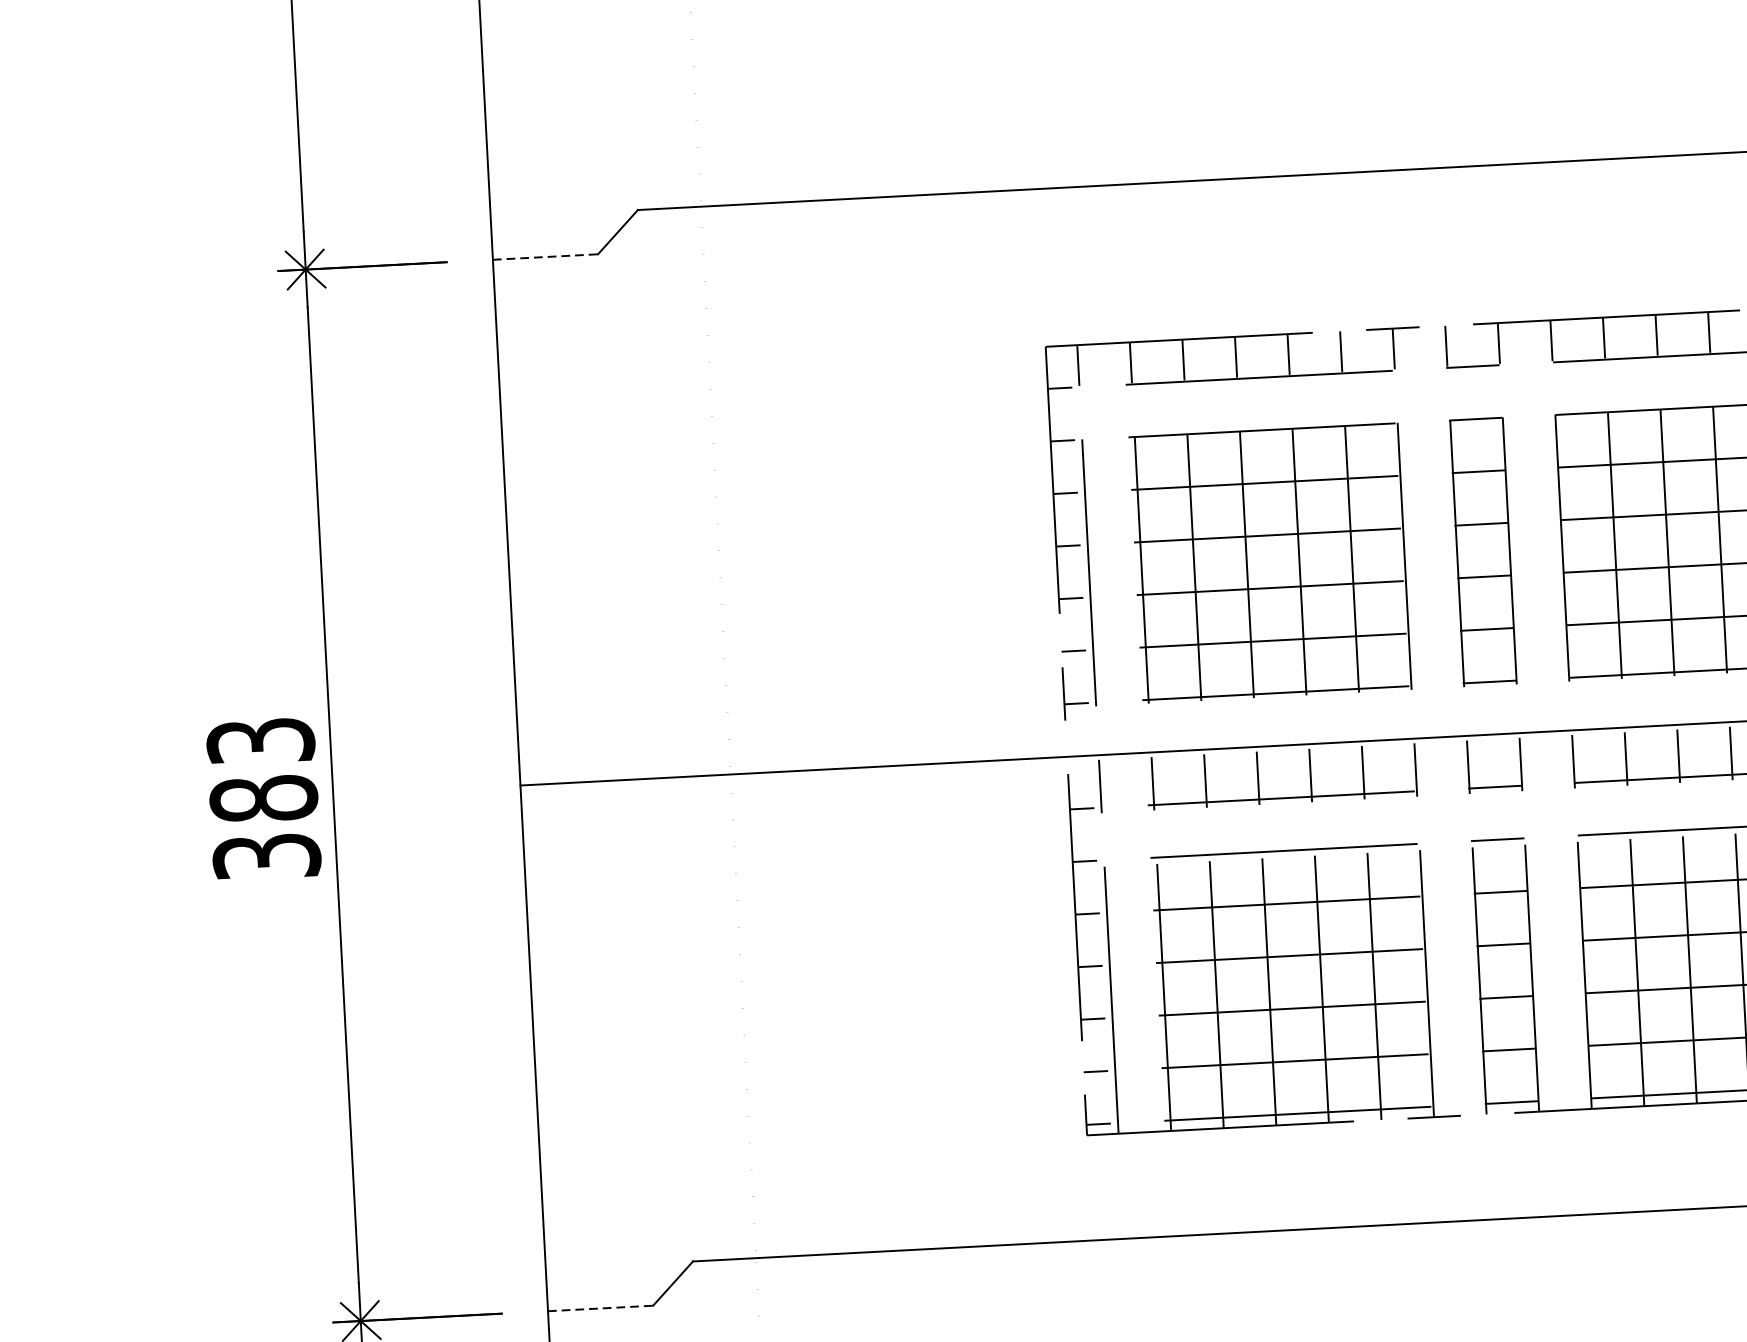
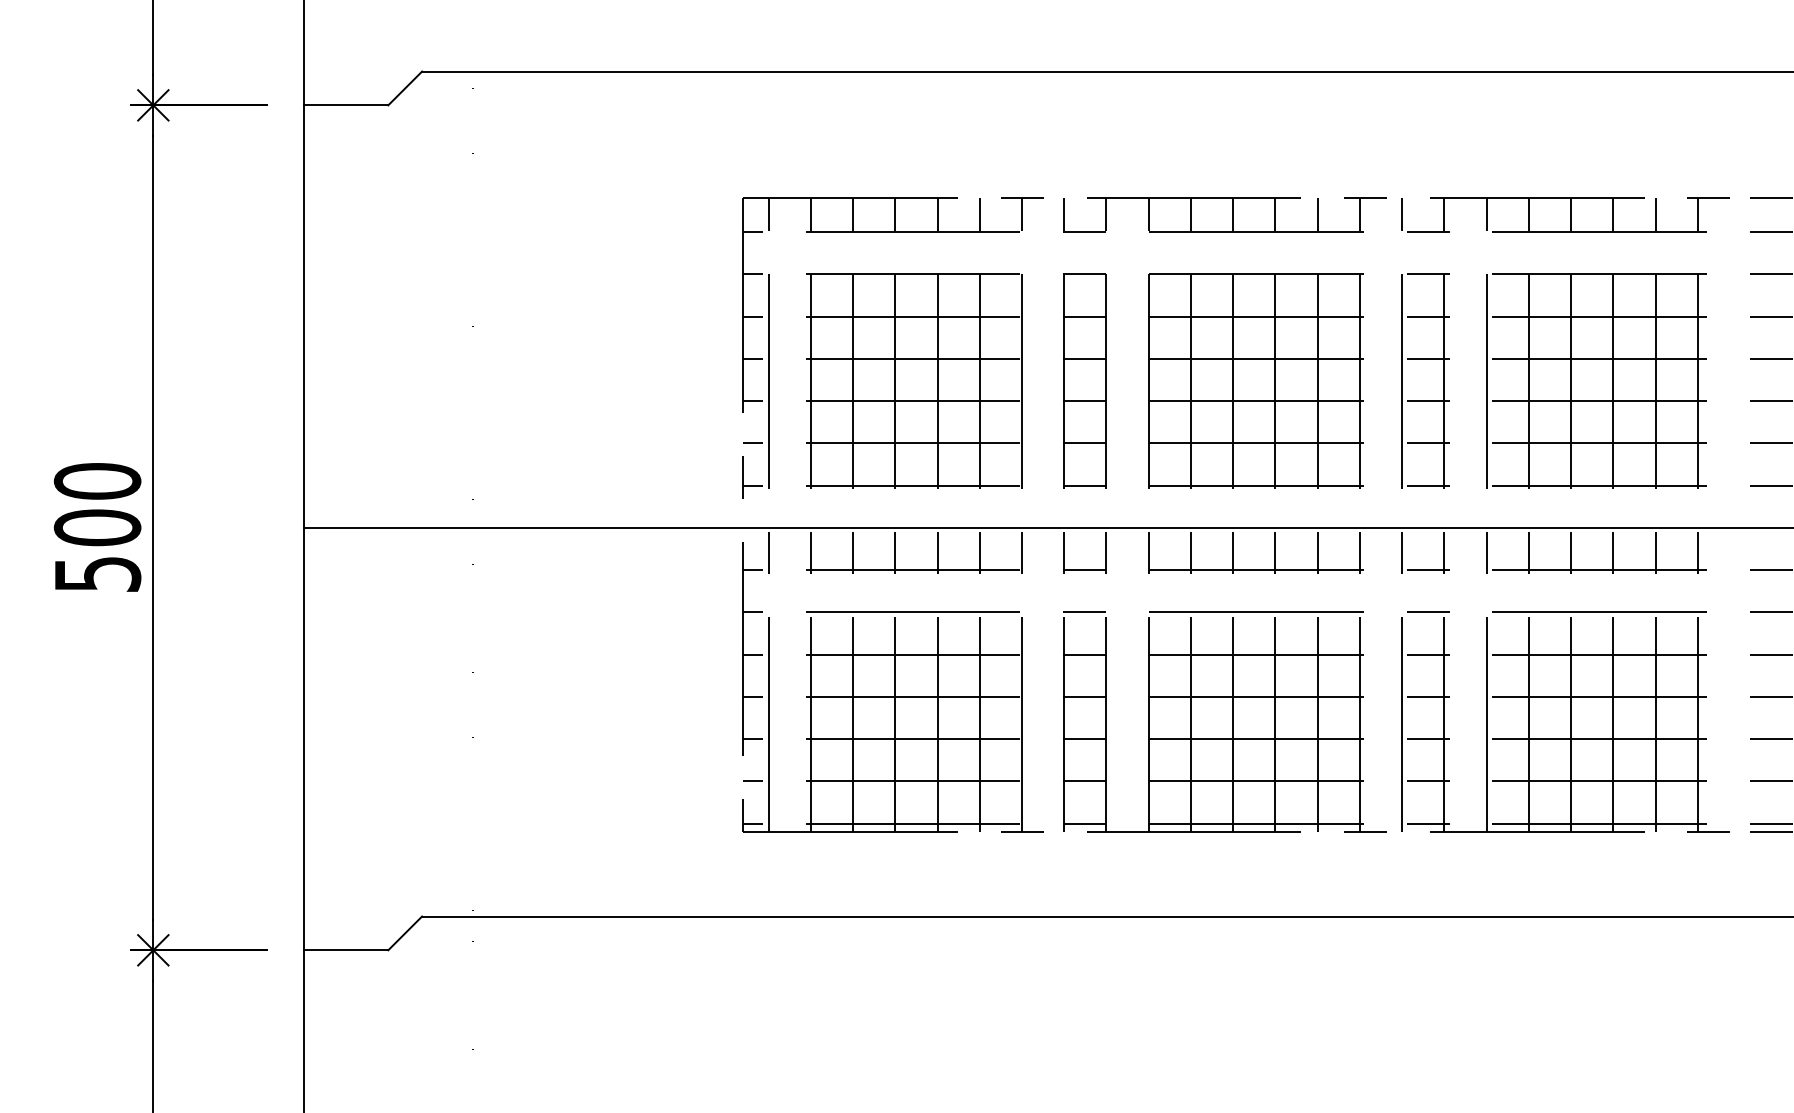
line: (546, 257) -> (346, 105), dashed -> solid
text: (263, 798) -> (97, 527), 383 -> 500
line: (601, 1308) -> (346, 950), dashed -> solid

